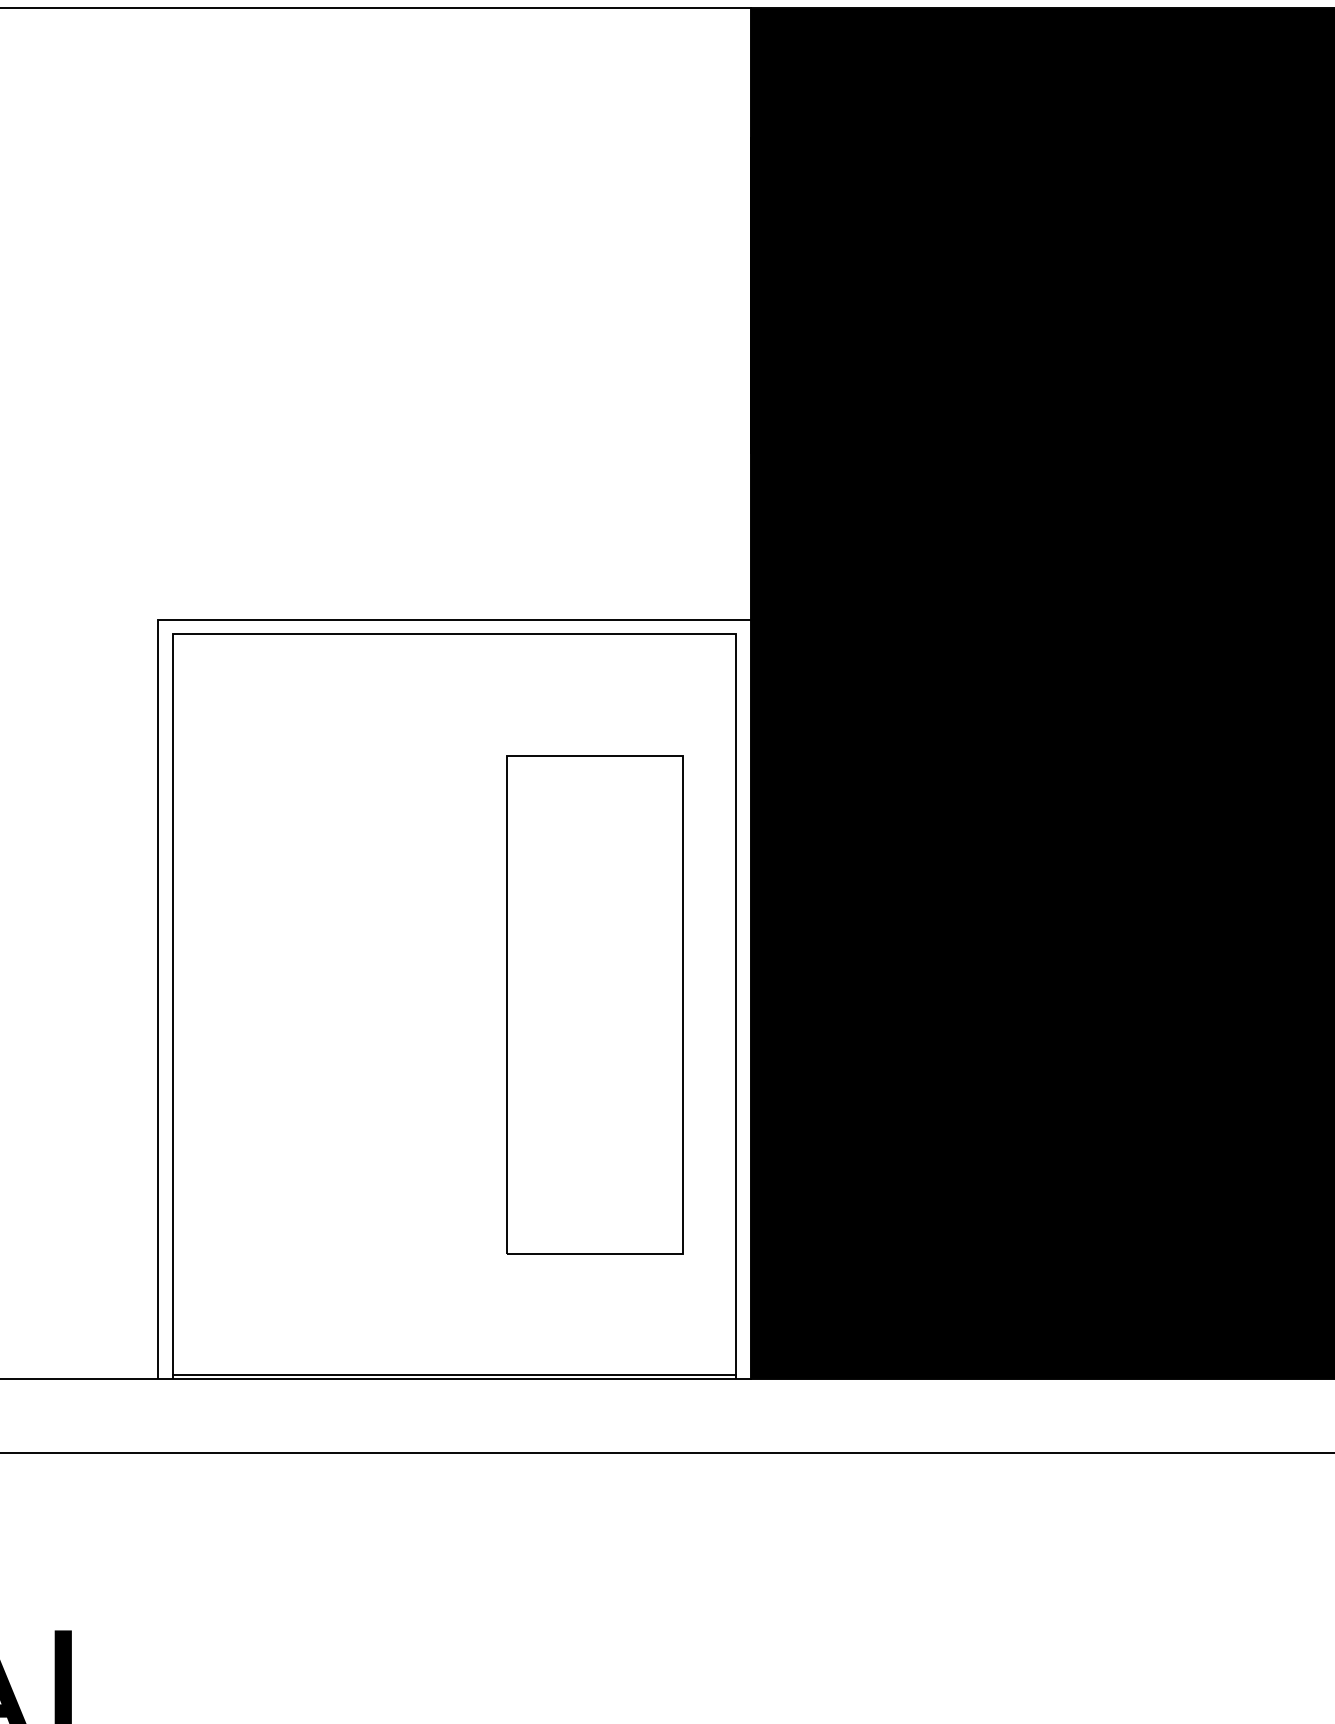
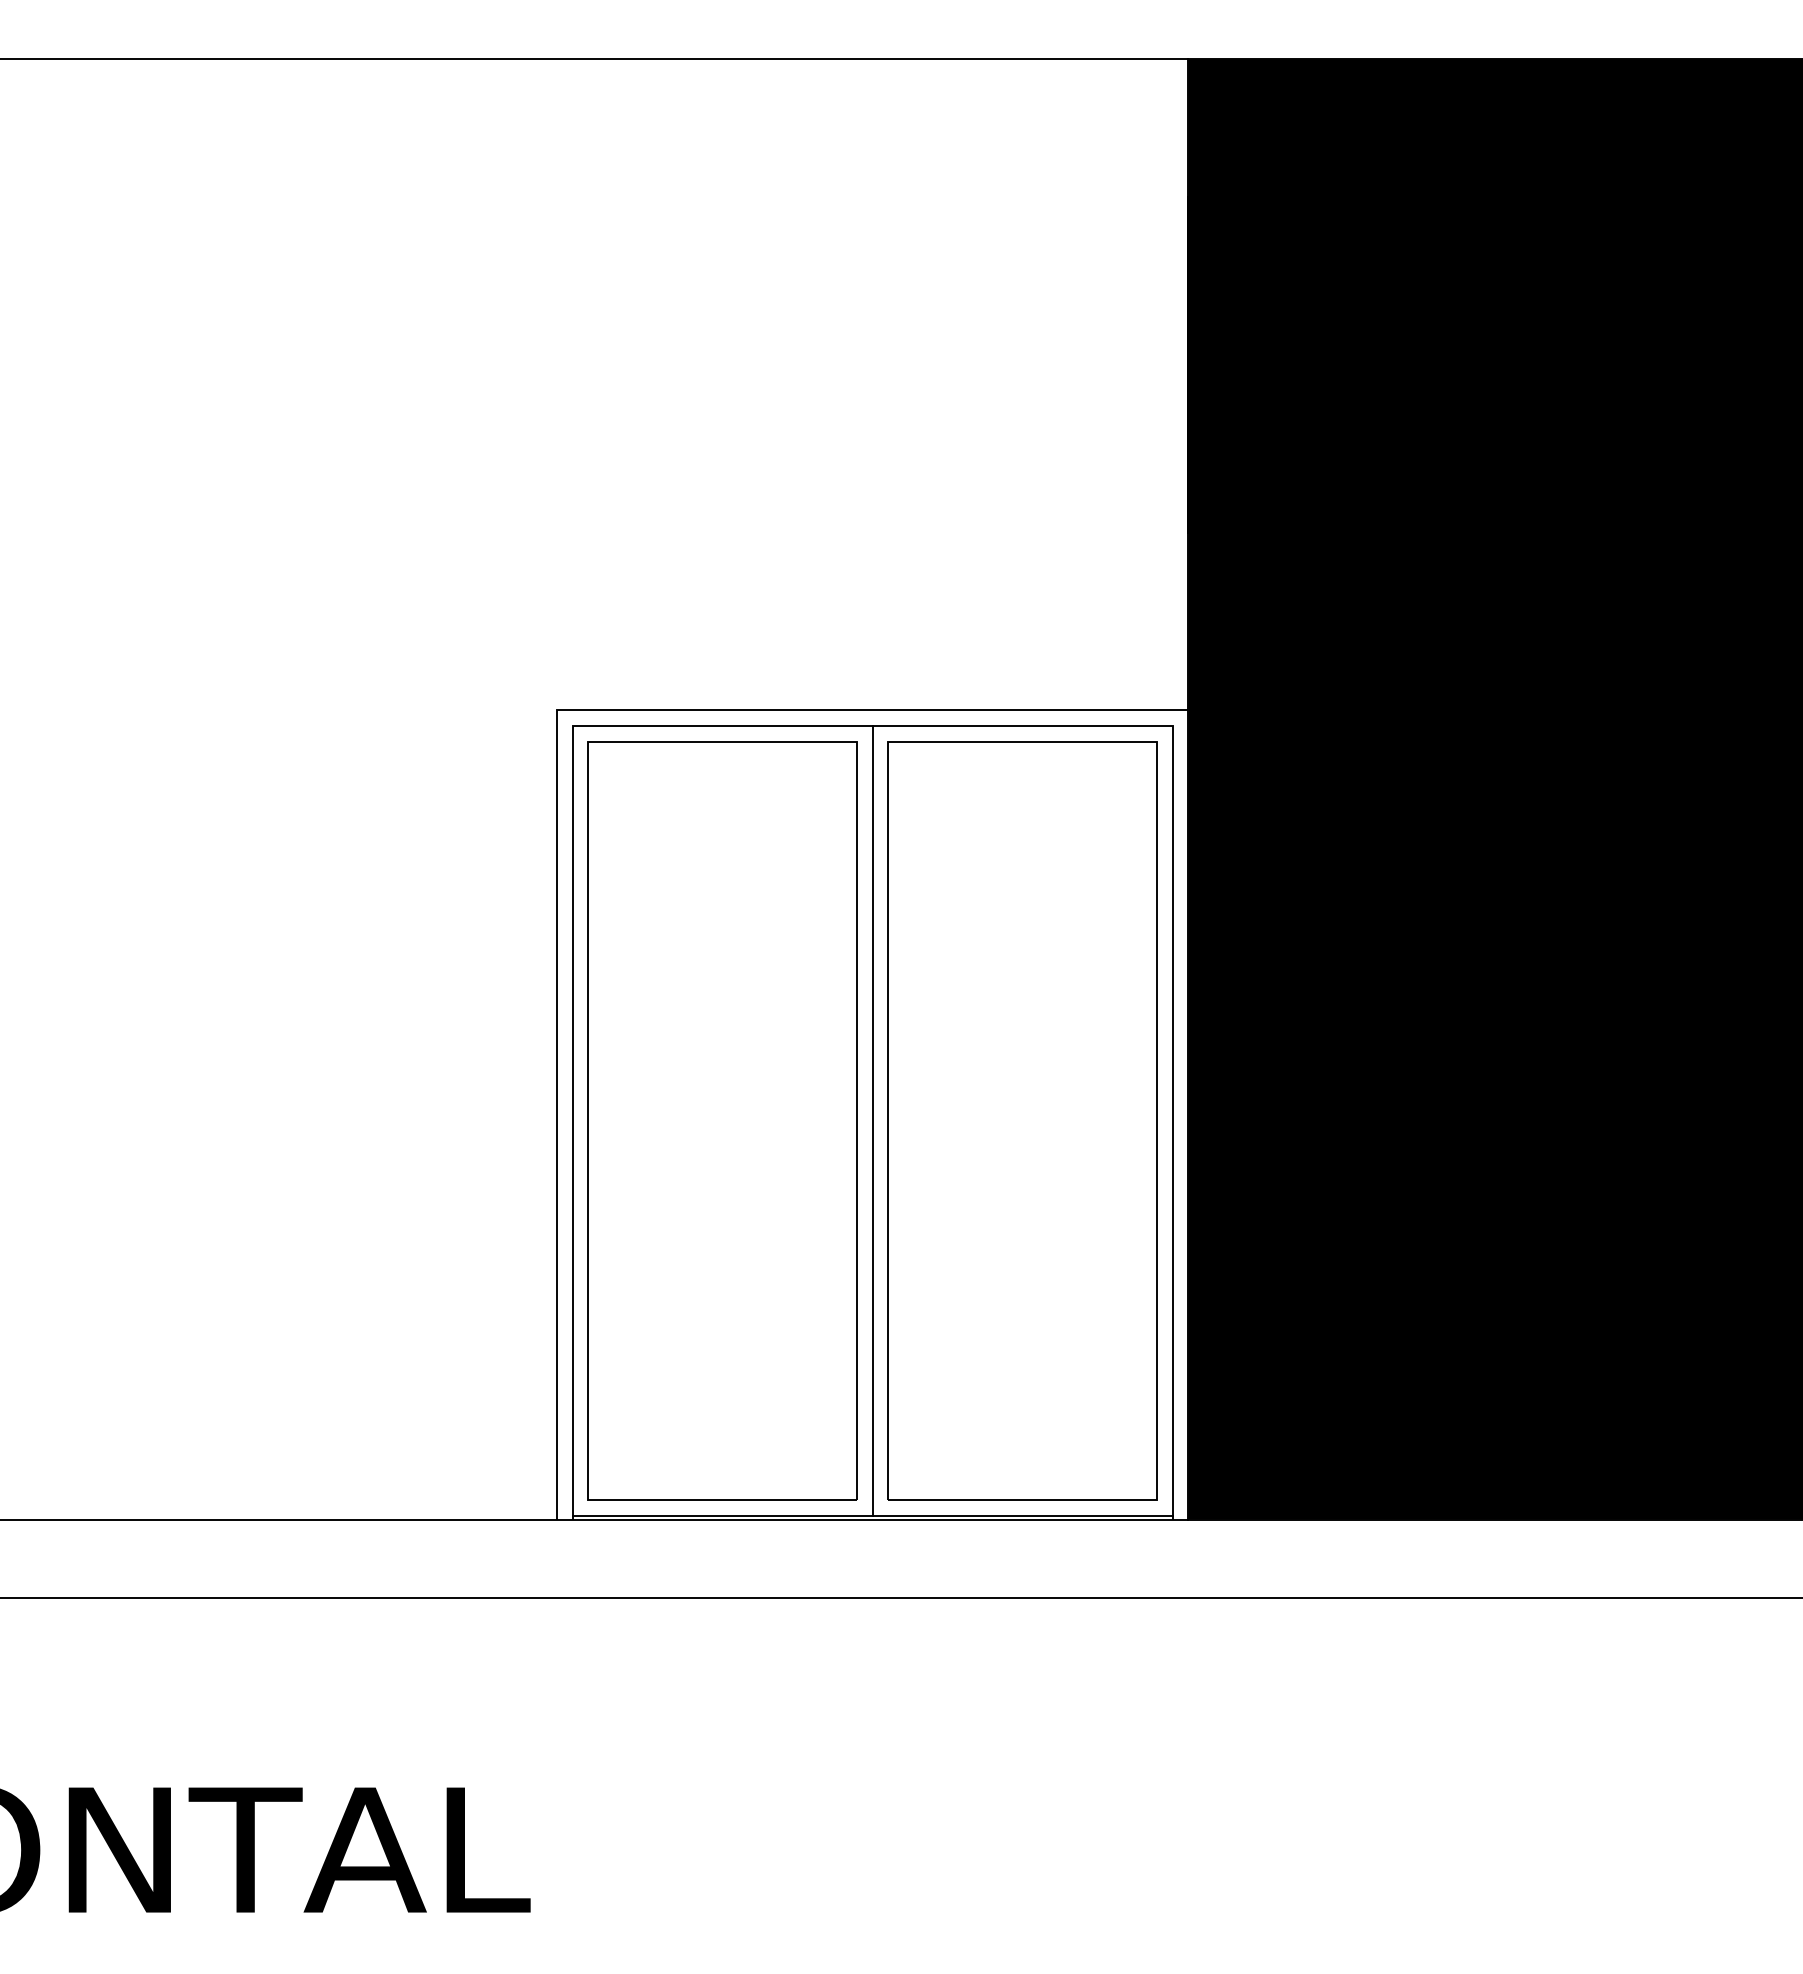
part: (313, 1004) -> (722, 1120), added
line: (454, 1004) -> (872, 1120), added
part: (595, 1004) -> (1022, 1120), size x1.43

